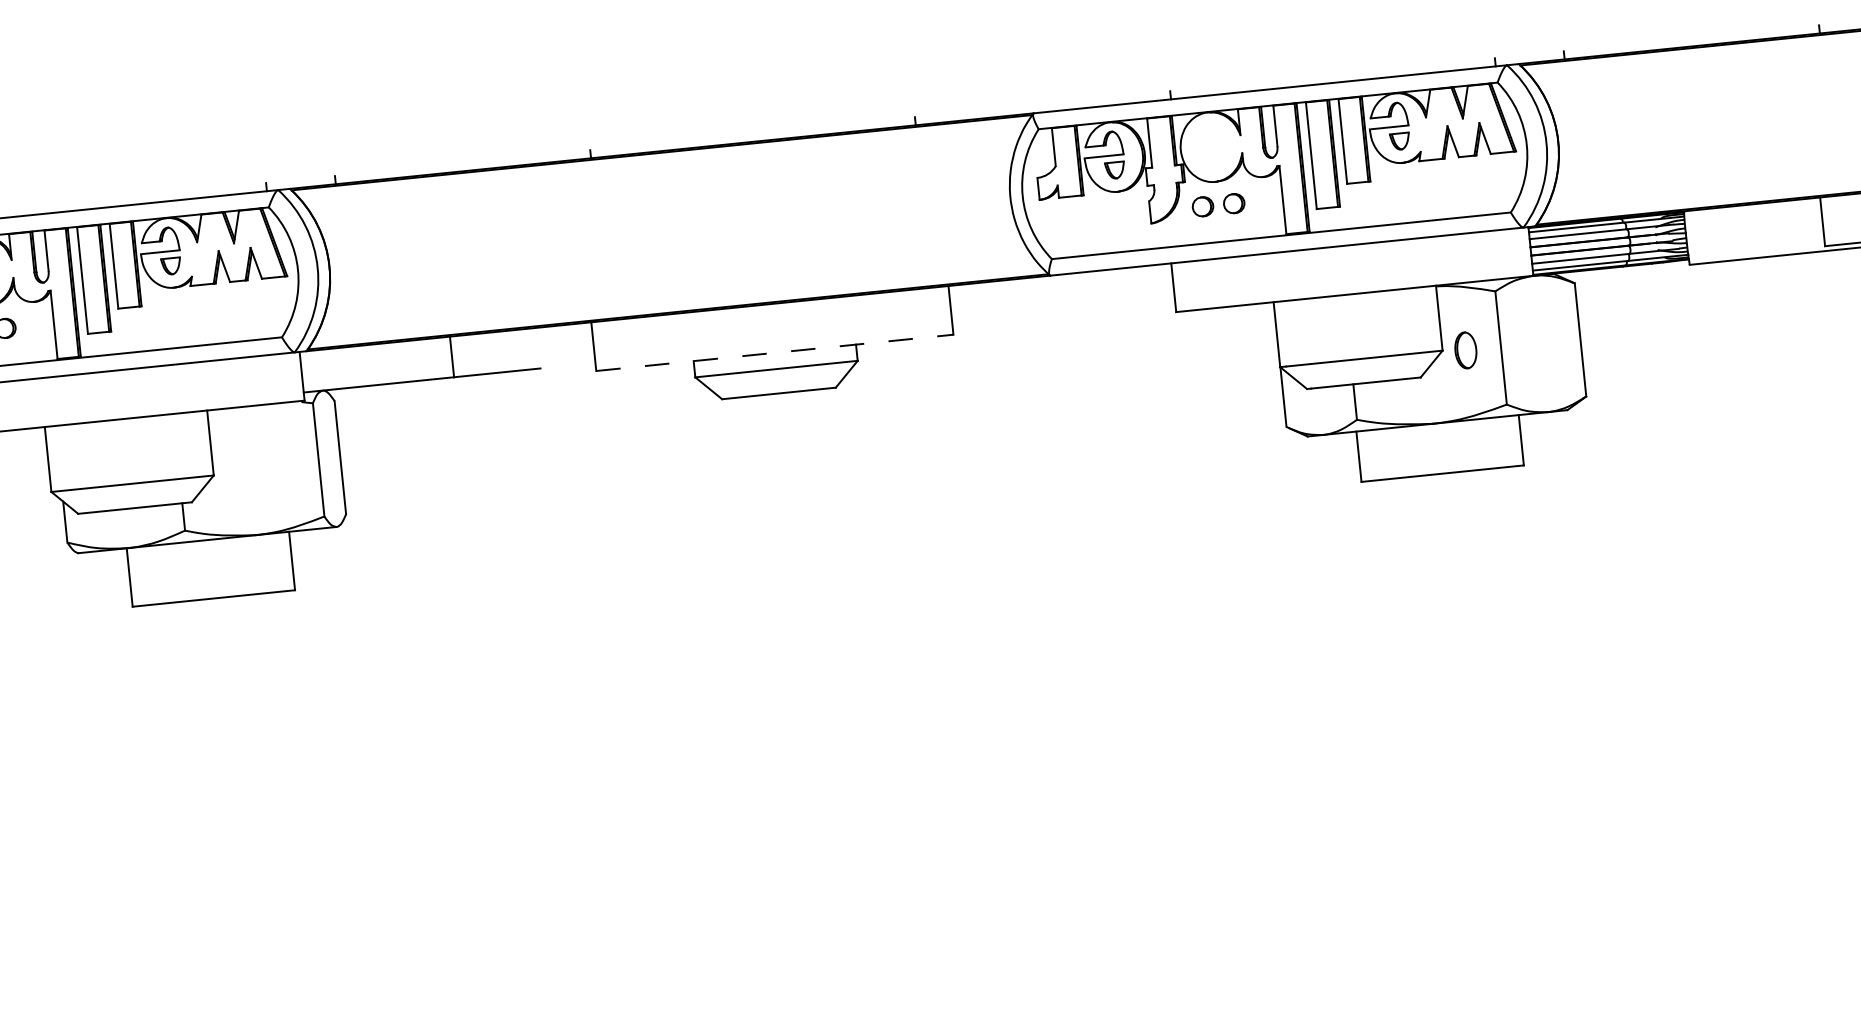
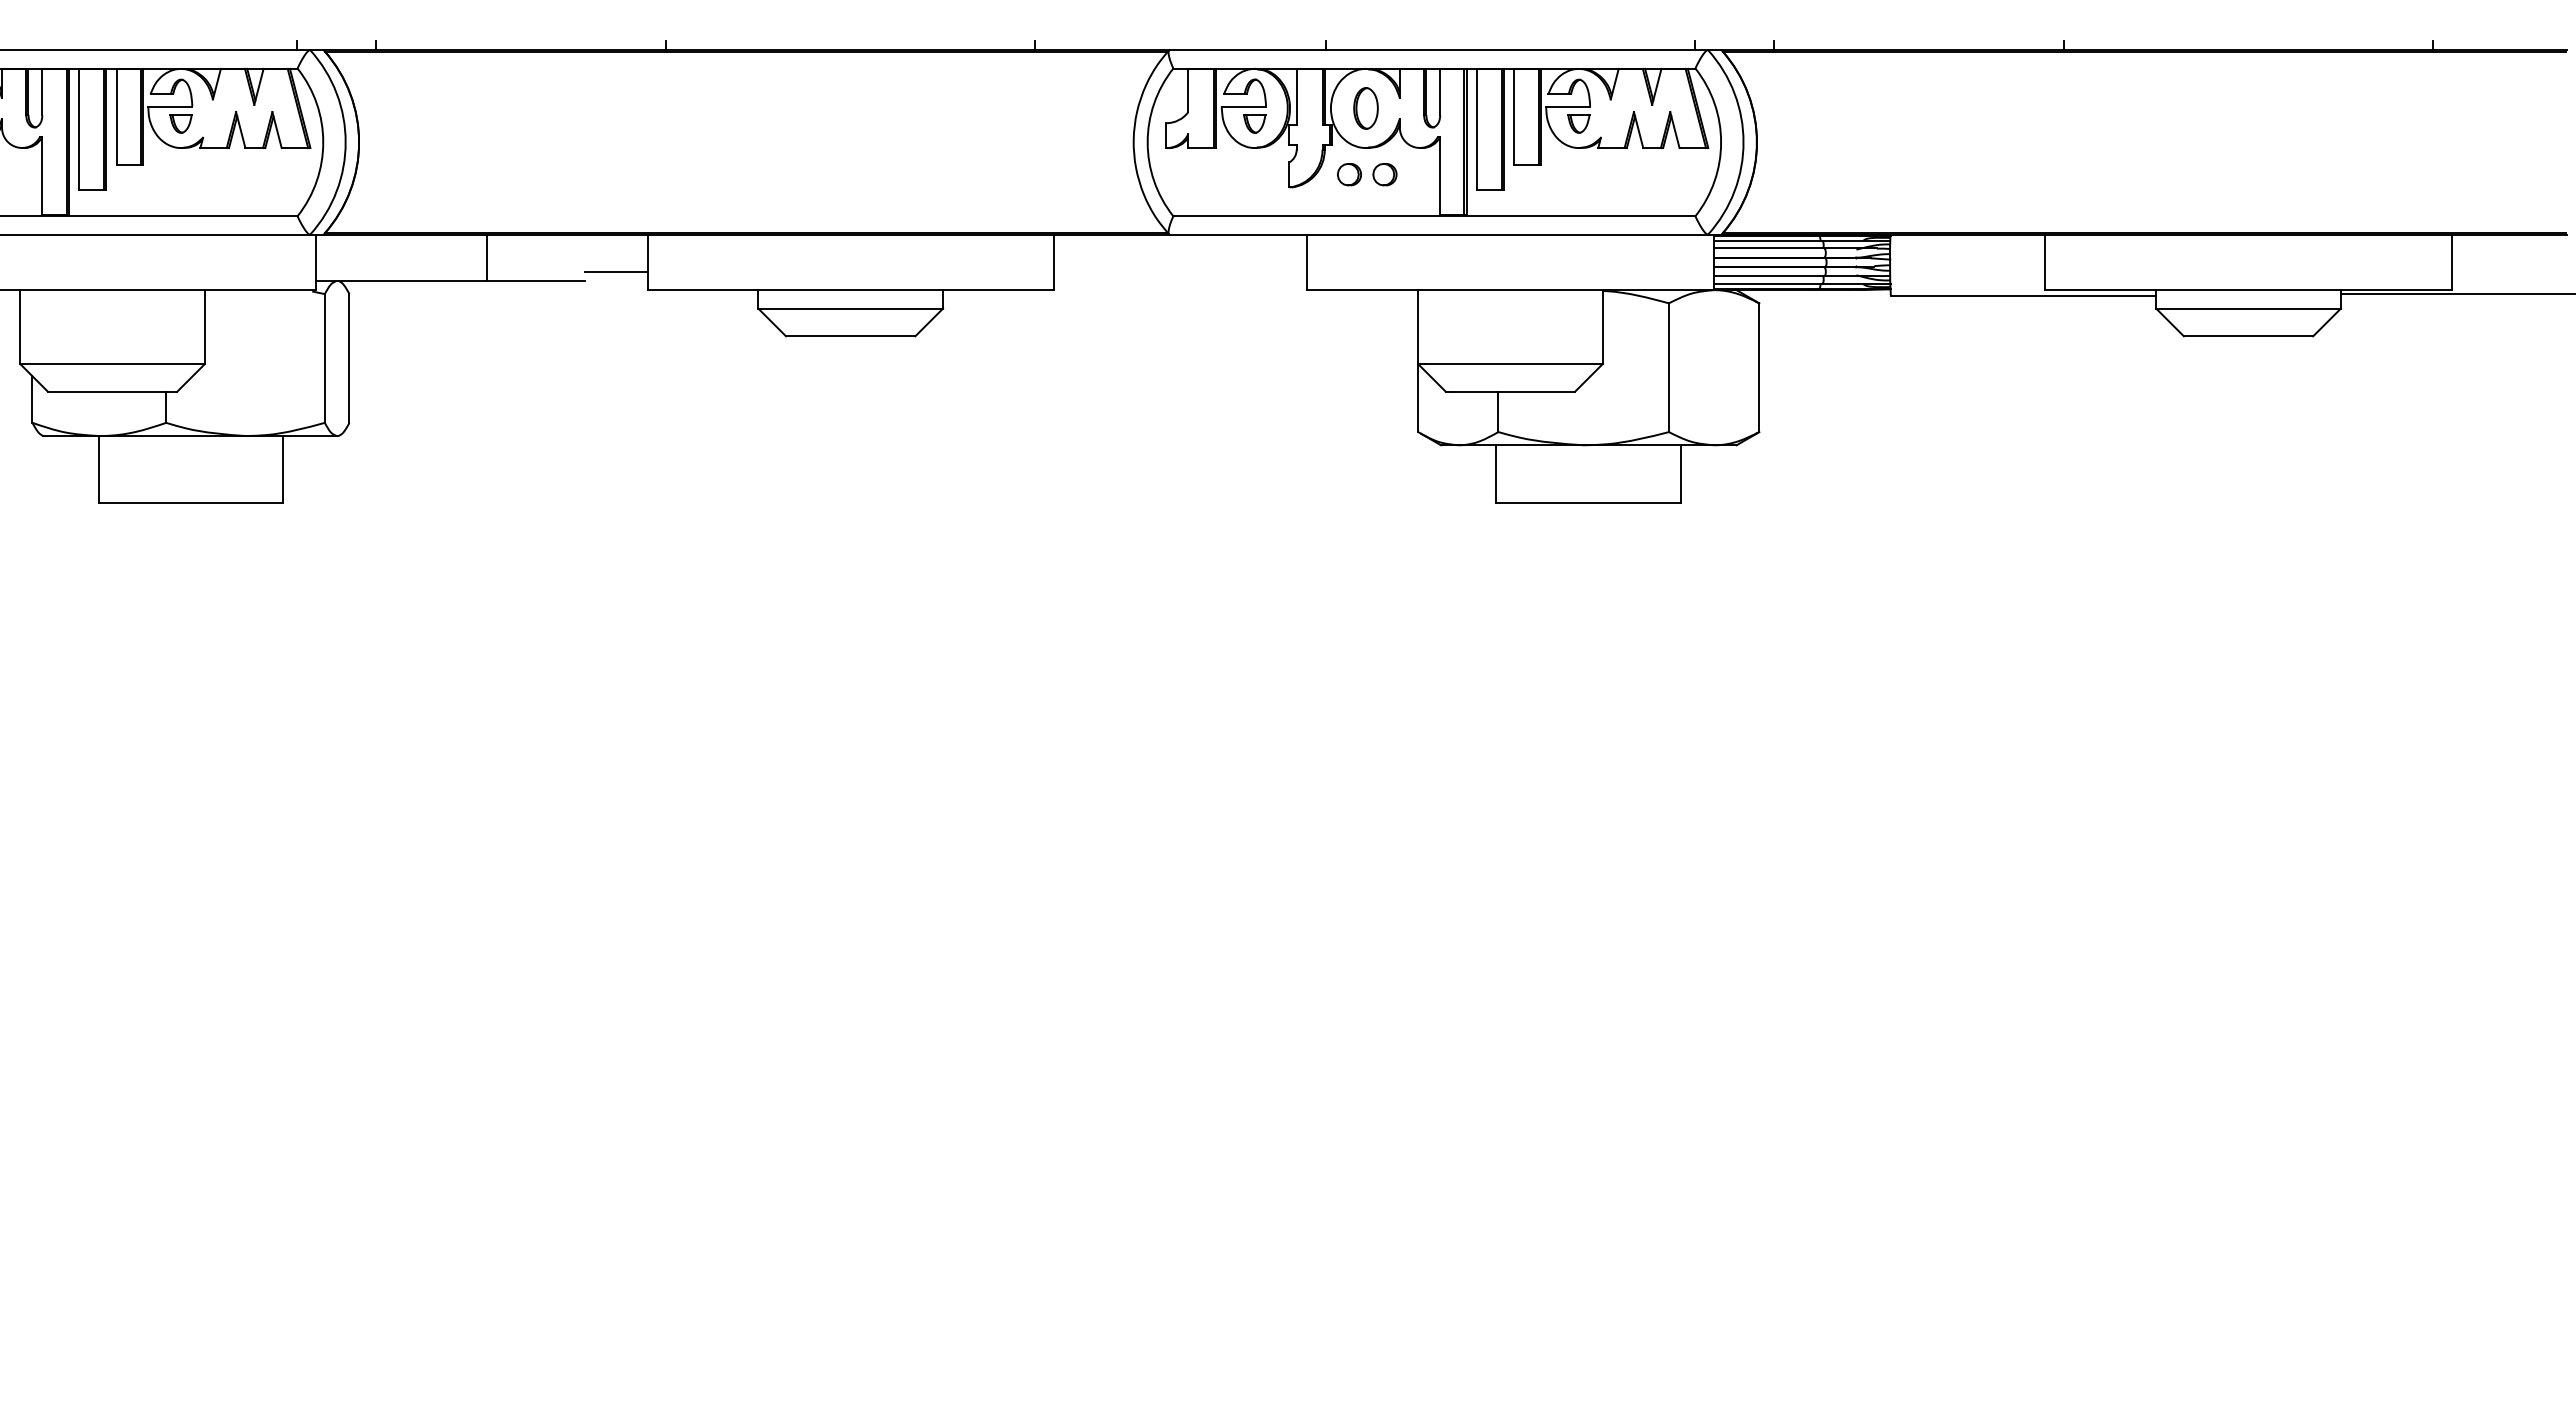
part: (1465, 350) -> (1365, 108), moved
line: (775, 353) -> (851, 290), dashed -> solid
line: (567, 357) -> (616, 271), added

